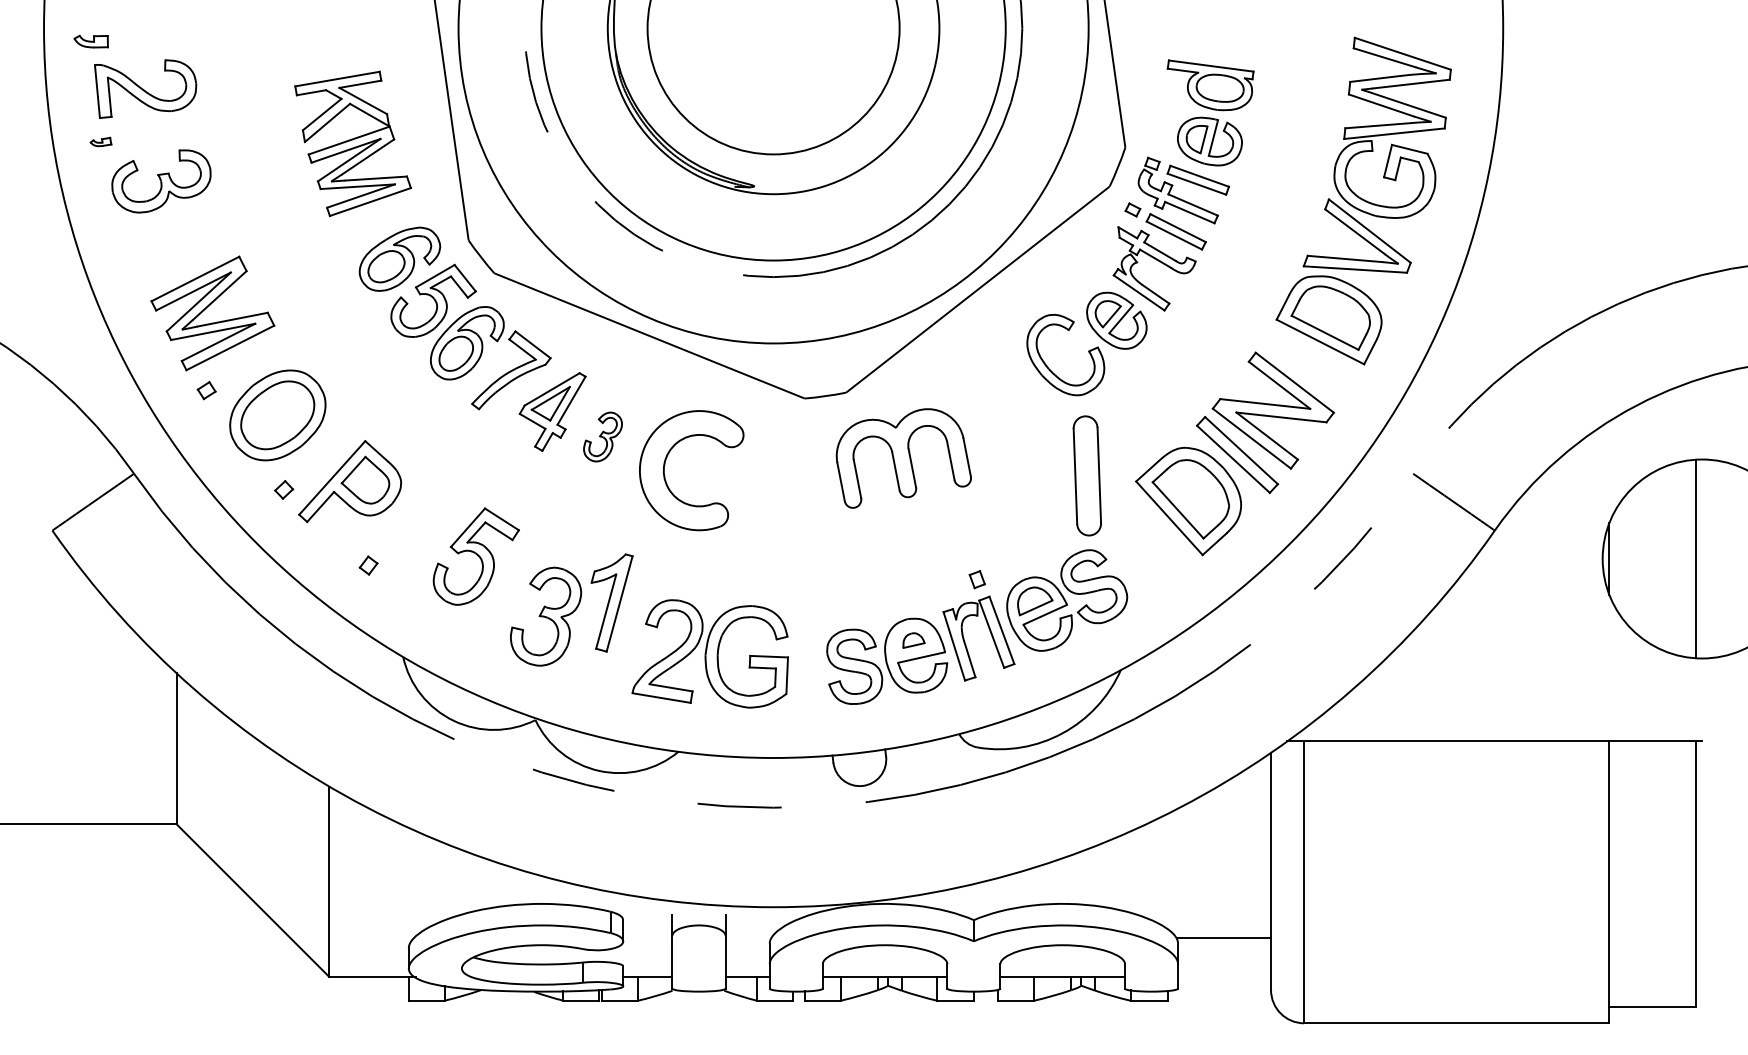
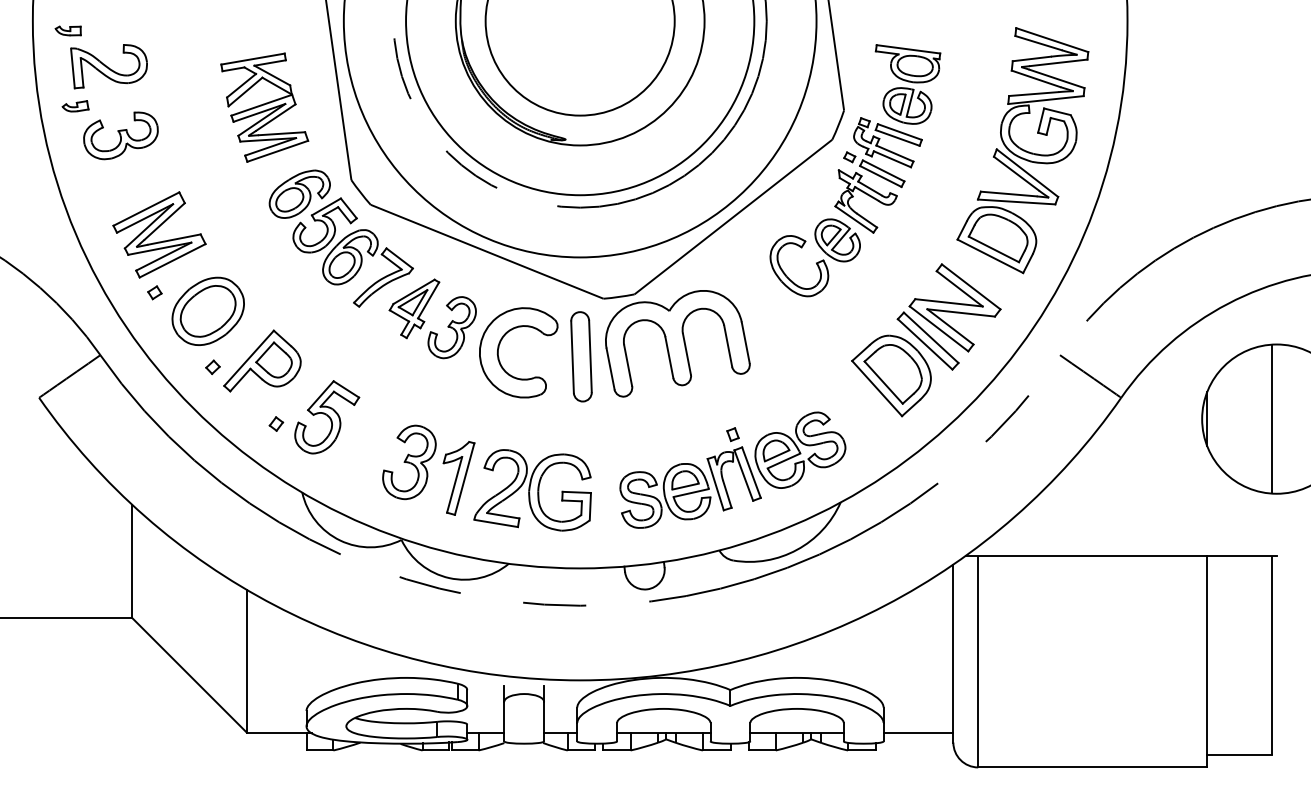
part: (100, 141) -> (75, 105), size x1.67
part: (602, 436) -> (451, 327), size x1.67
part: (903, 458) -> (677, 343), size x1.43
part: (1086, 475) -> (580, 356), moved
part: (475, 556) -> (326, 417), moved
part: (611, 602) -> (458, 478), moved
part: (913, 640) -> (685, 480), size x1.67
line: (1224, 937) -> (918, 732), moved

